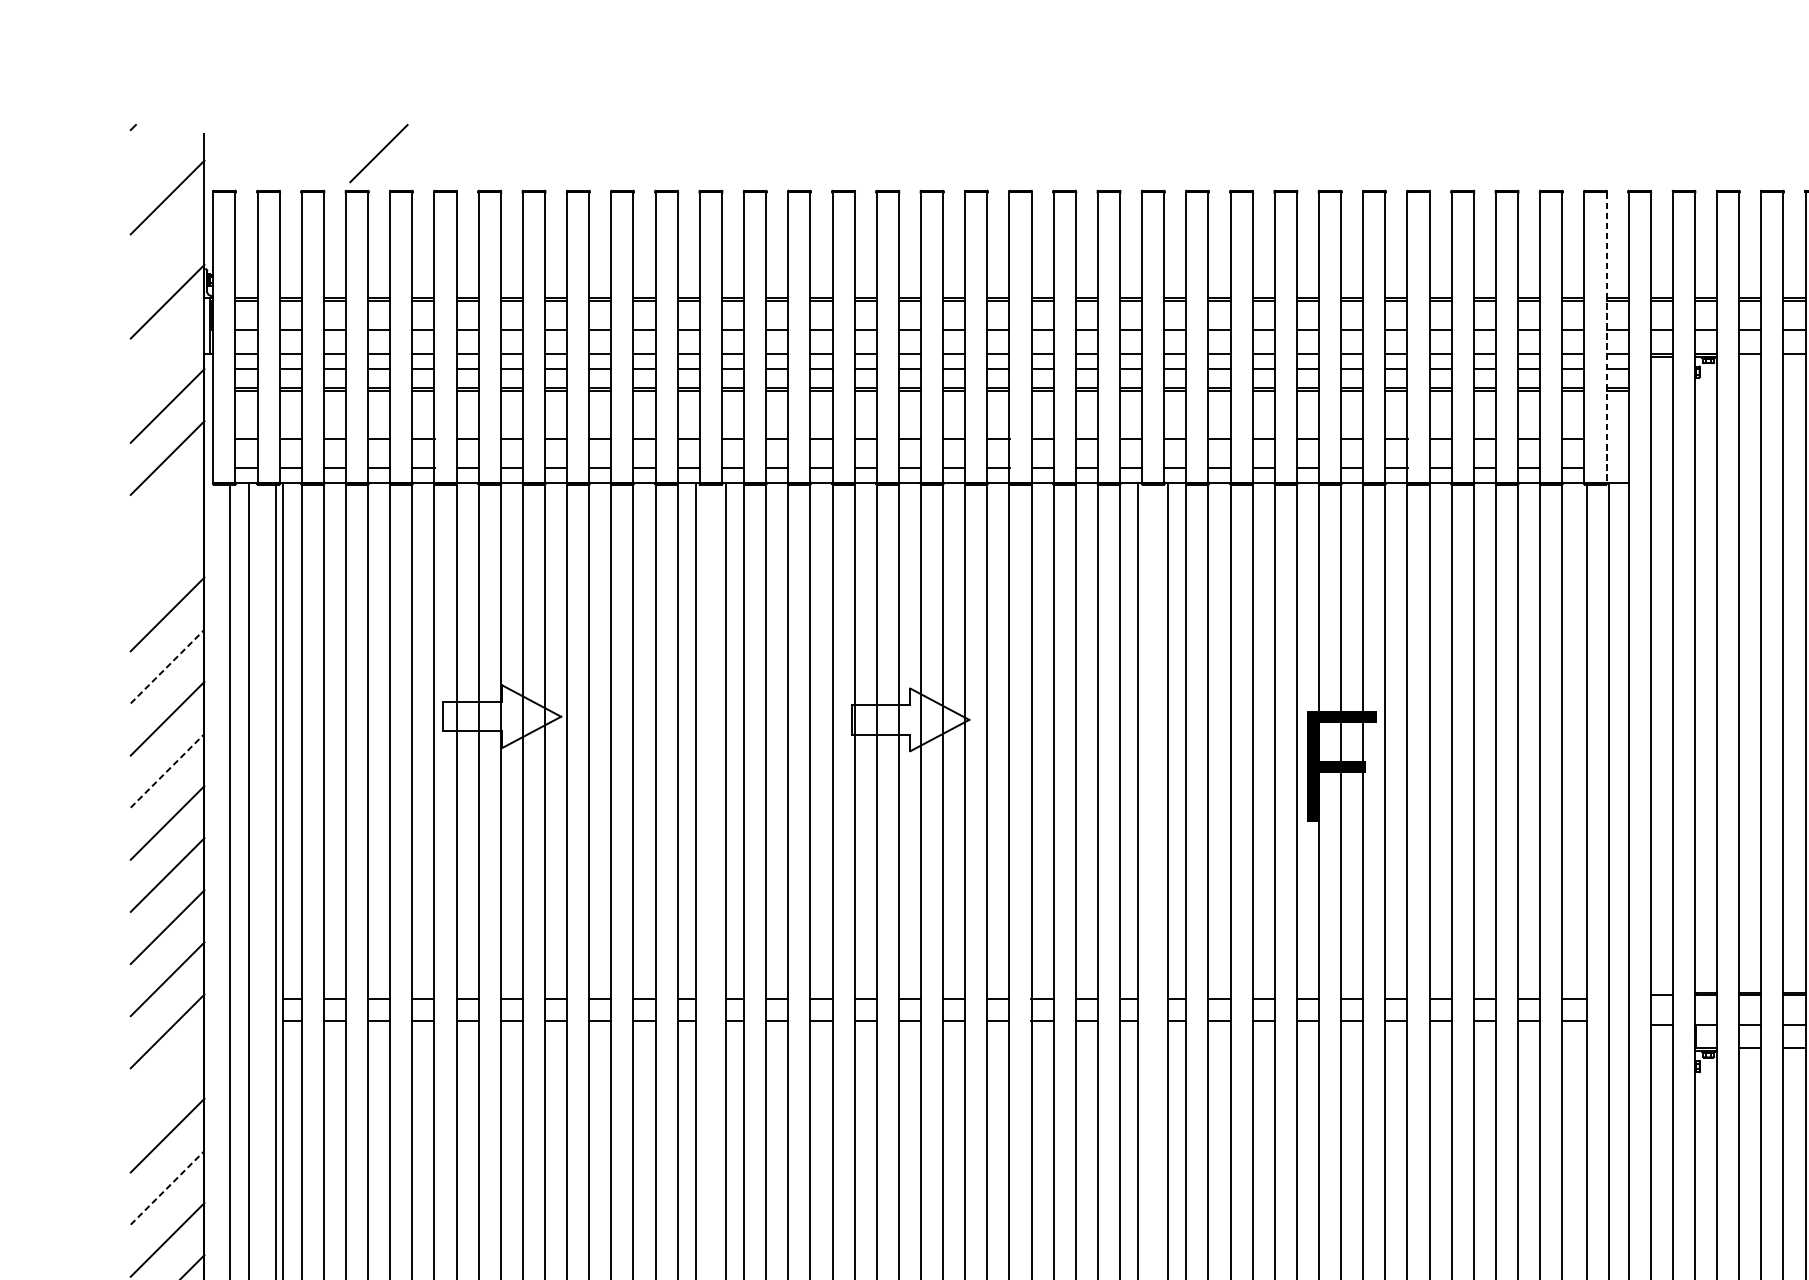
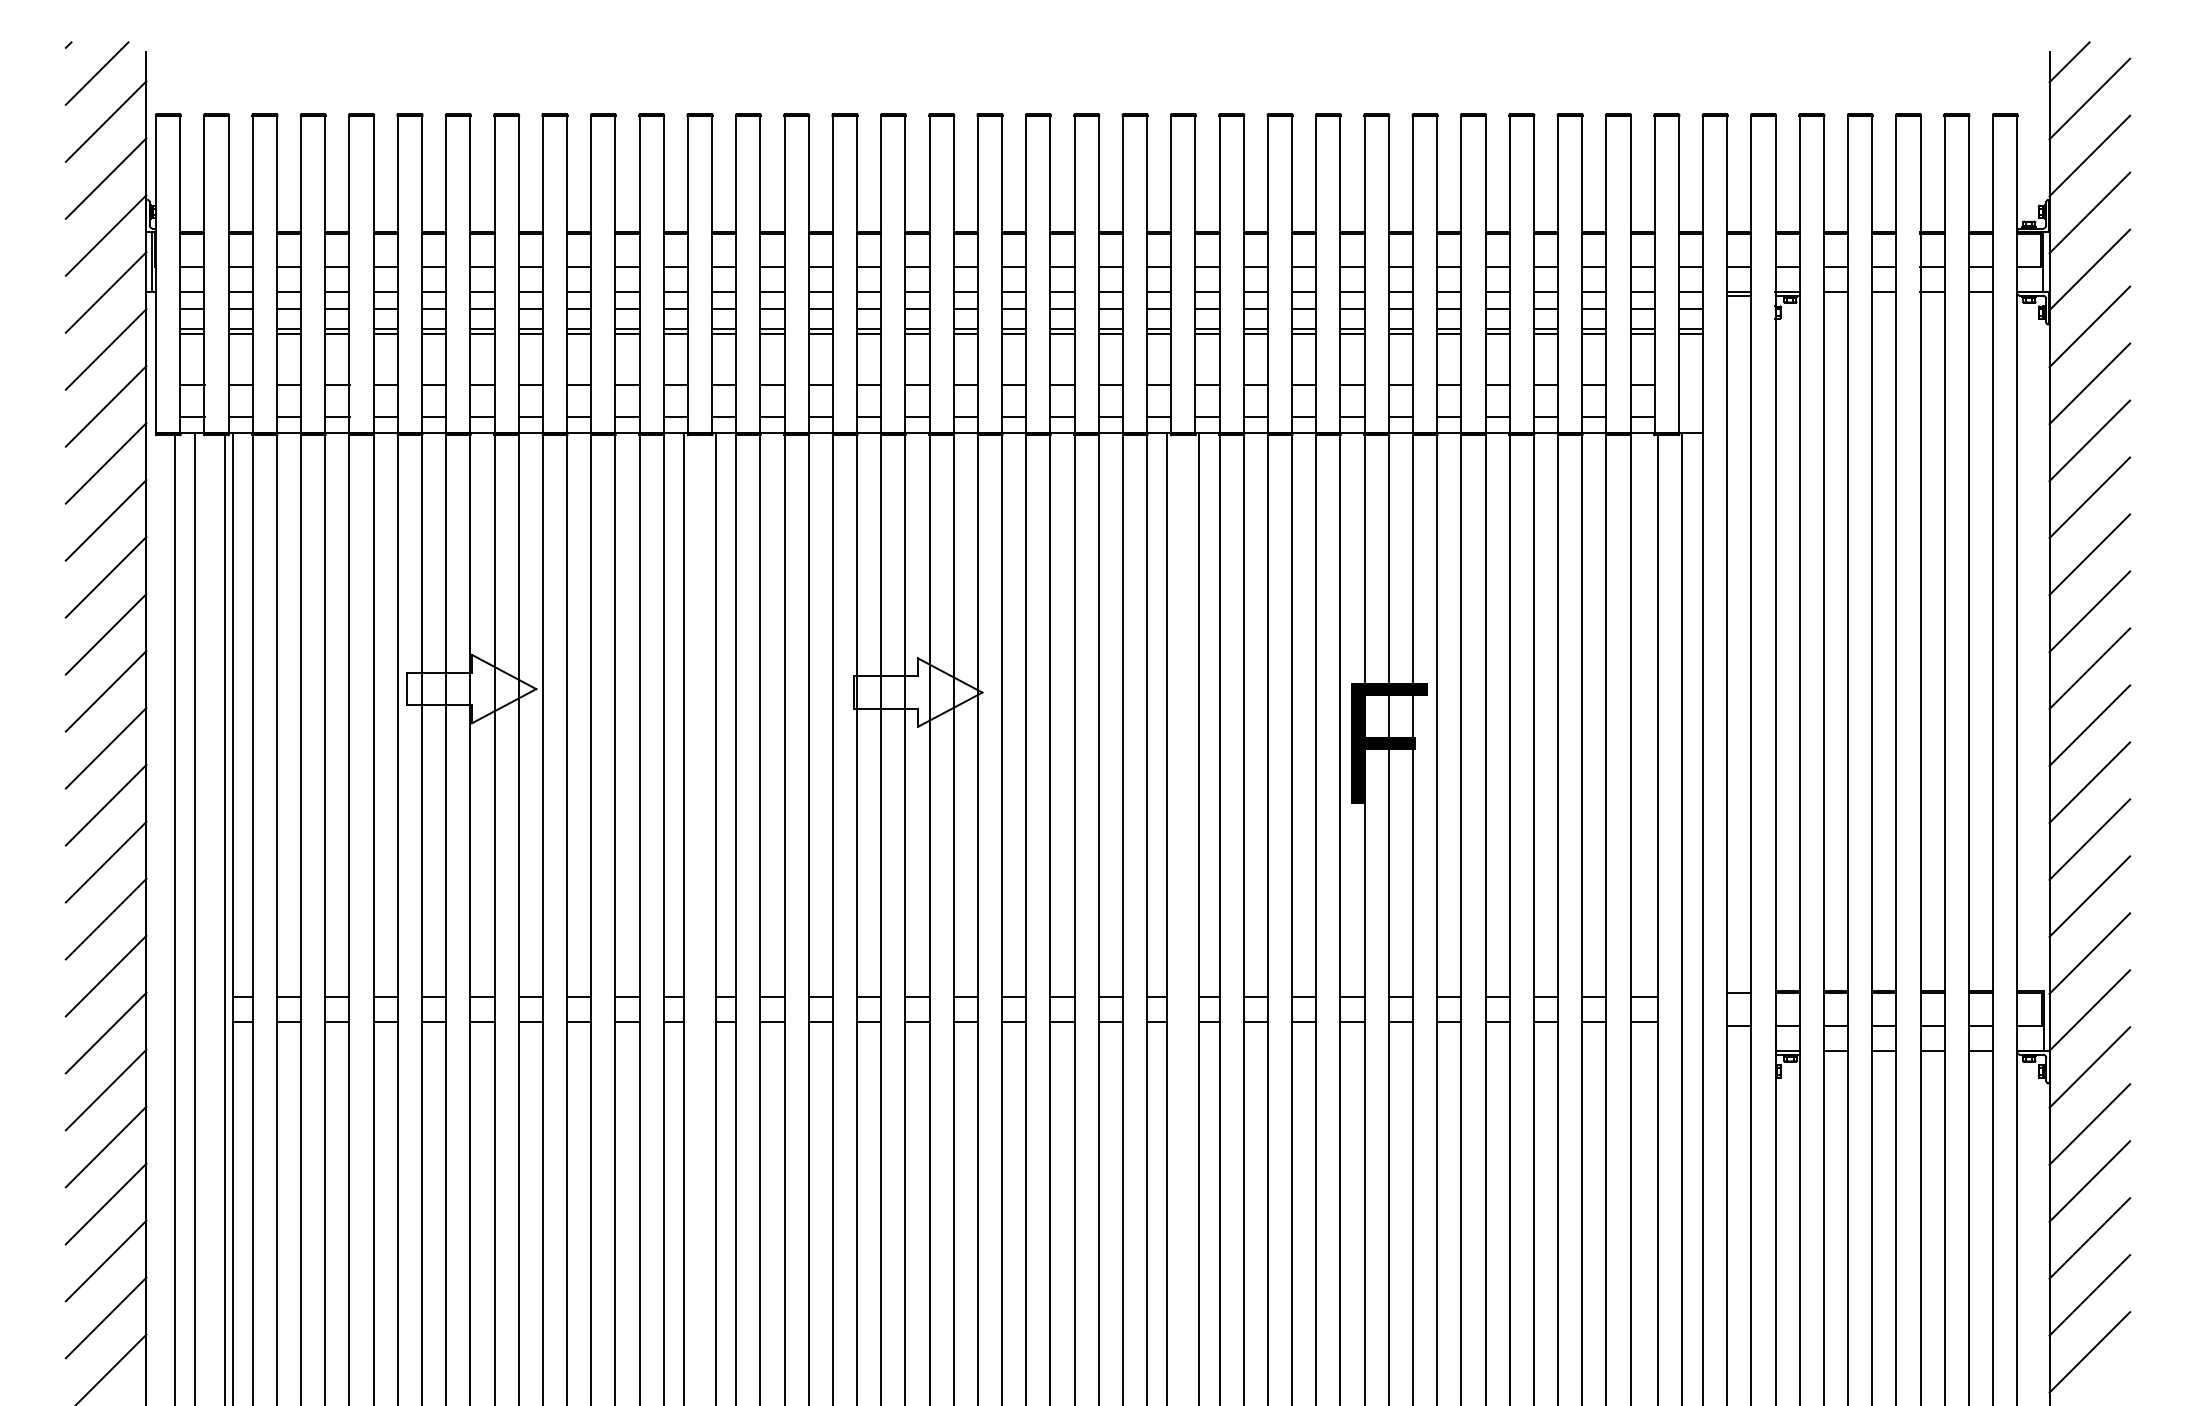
line: (378, 153) -> (96, 73), moved
line: (167, 249) -> (105, 178), added
line: (1606, 337) -> (1678, 274), dashed -> solid
line: (167, 353) -> (105, 292), added
line: (167, 510) -> (105, 463), added
line: (167, 562) -> (105, 520), added
line: (167, 666) -> (106, 634), dashed -> solid
line: (167, 771) -> (106, 748), dashed -> solid
line: (167, 1083) -> (105, 1089), added
line: (167, 1188) -> (106, 1204), dashed -> solid

